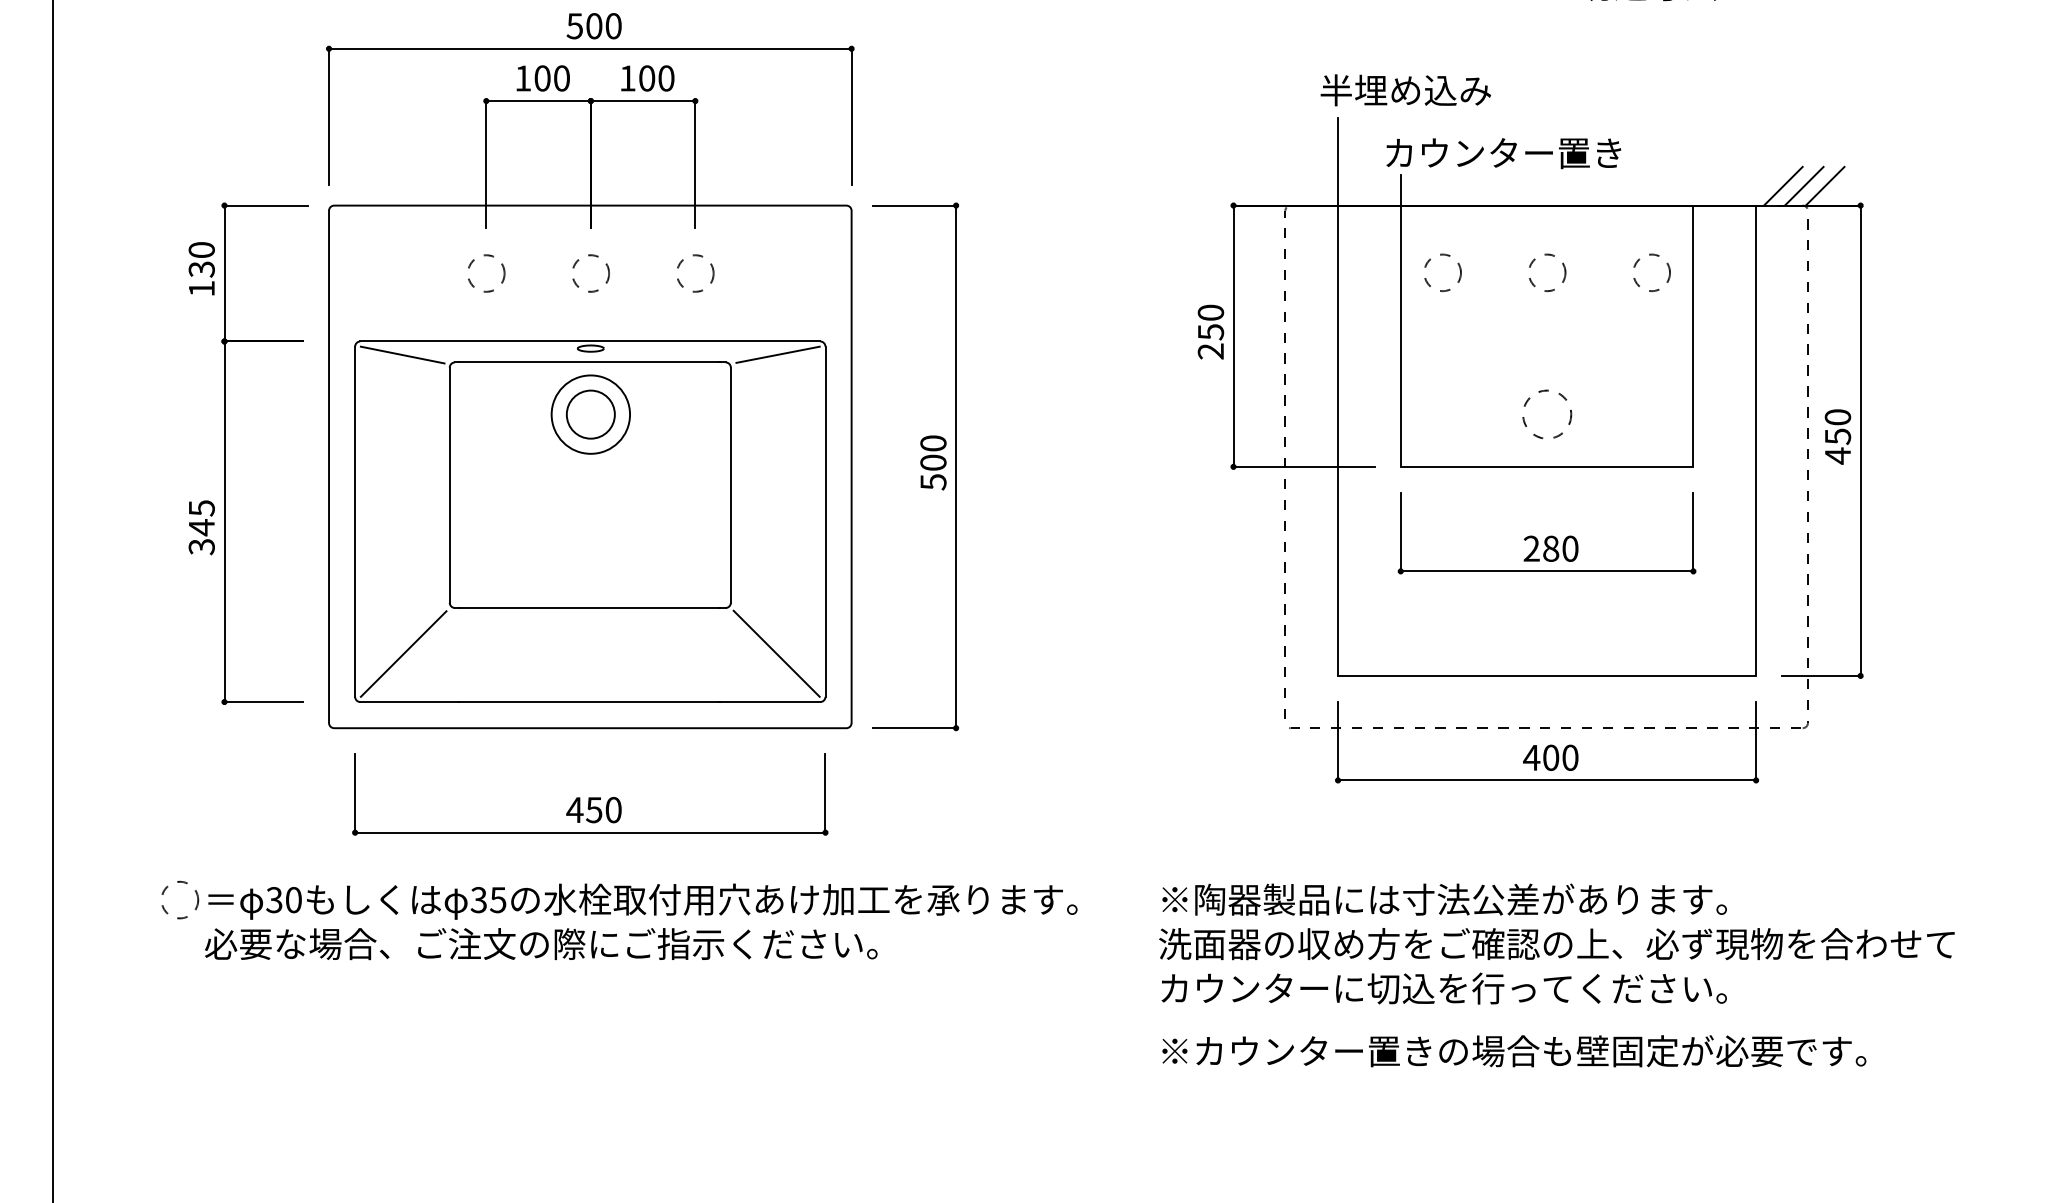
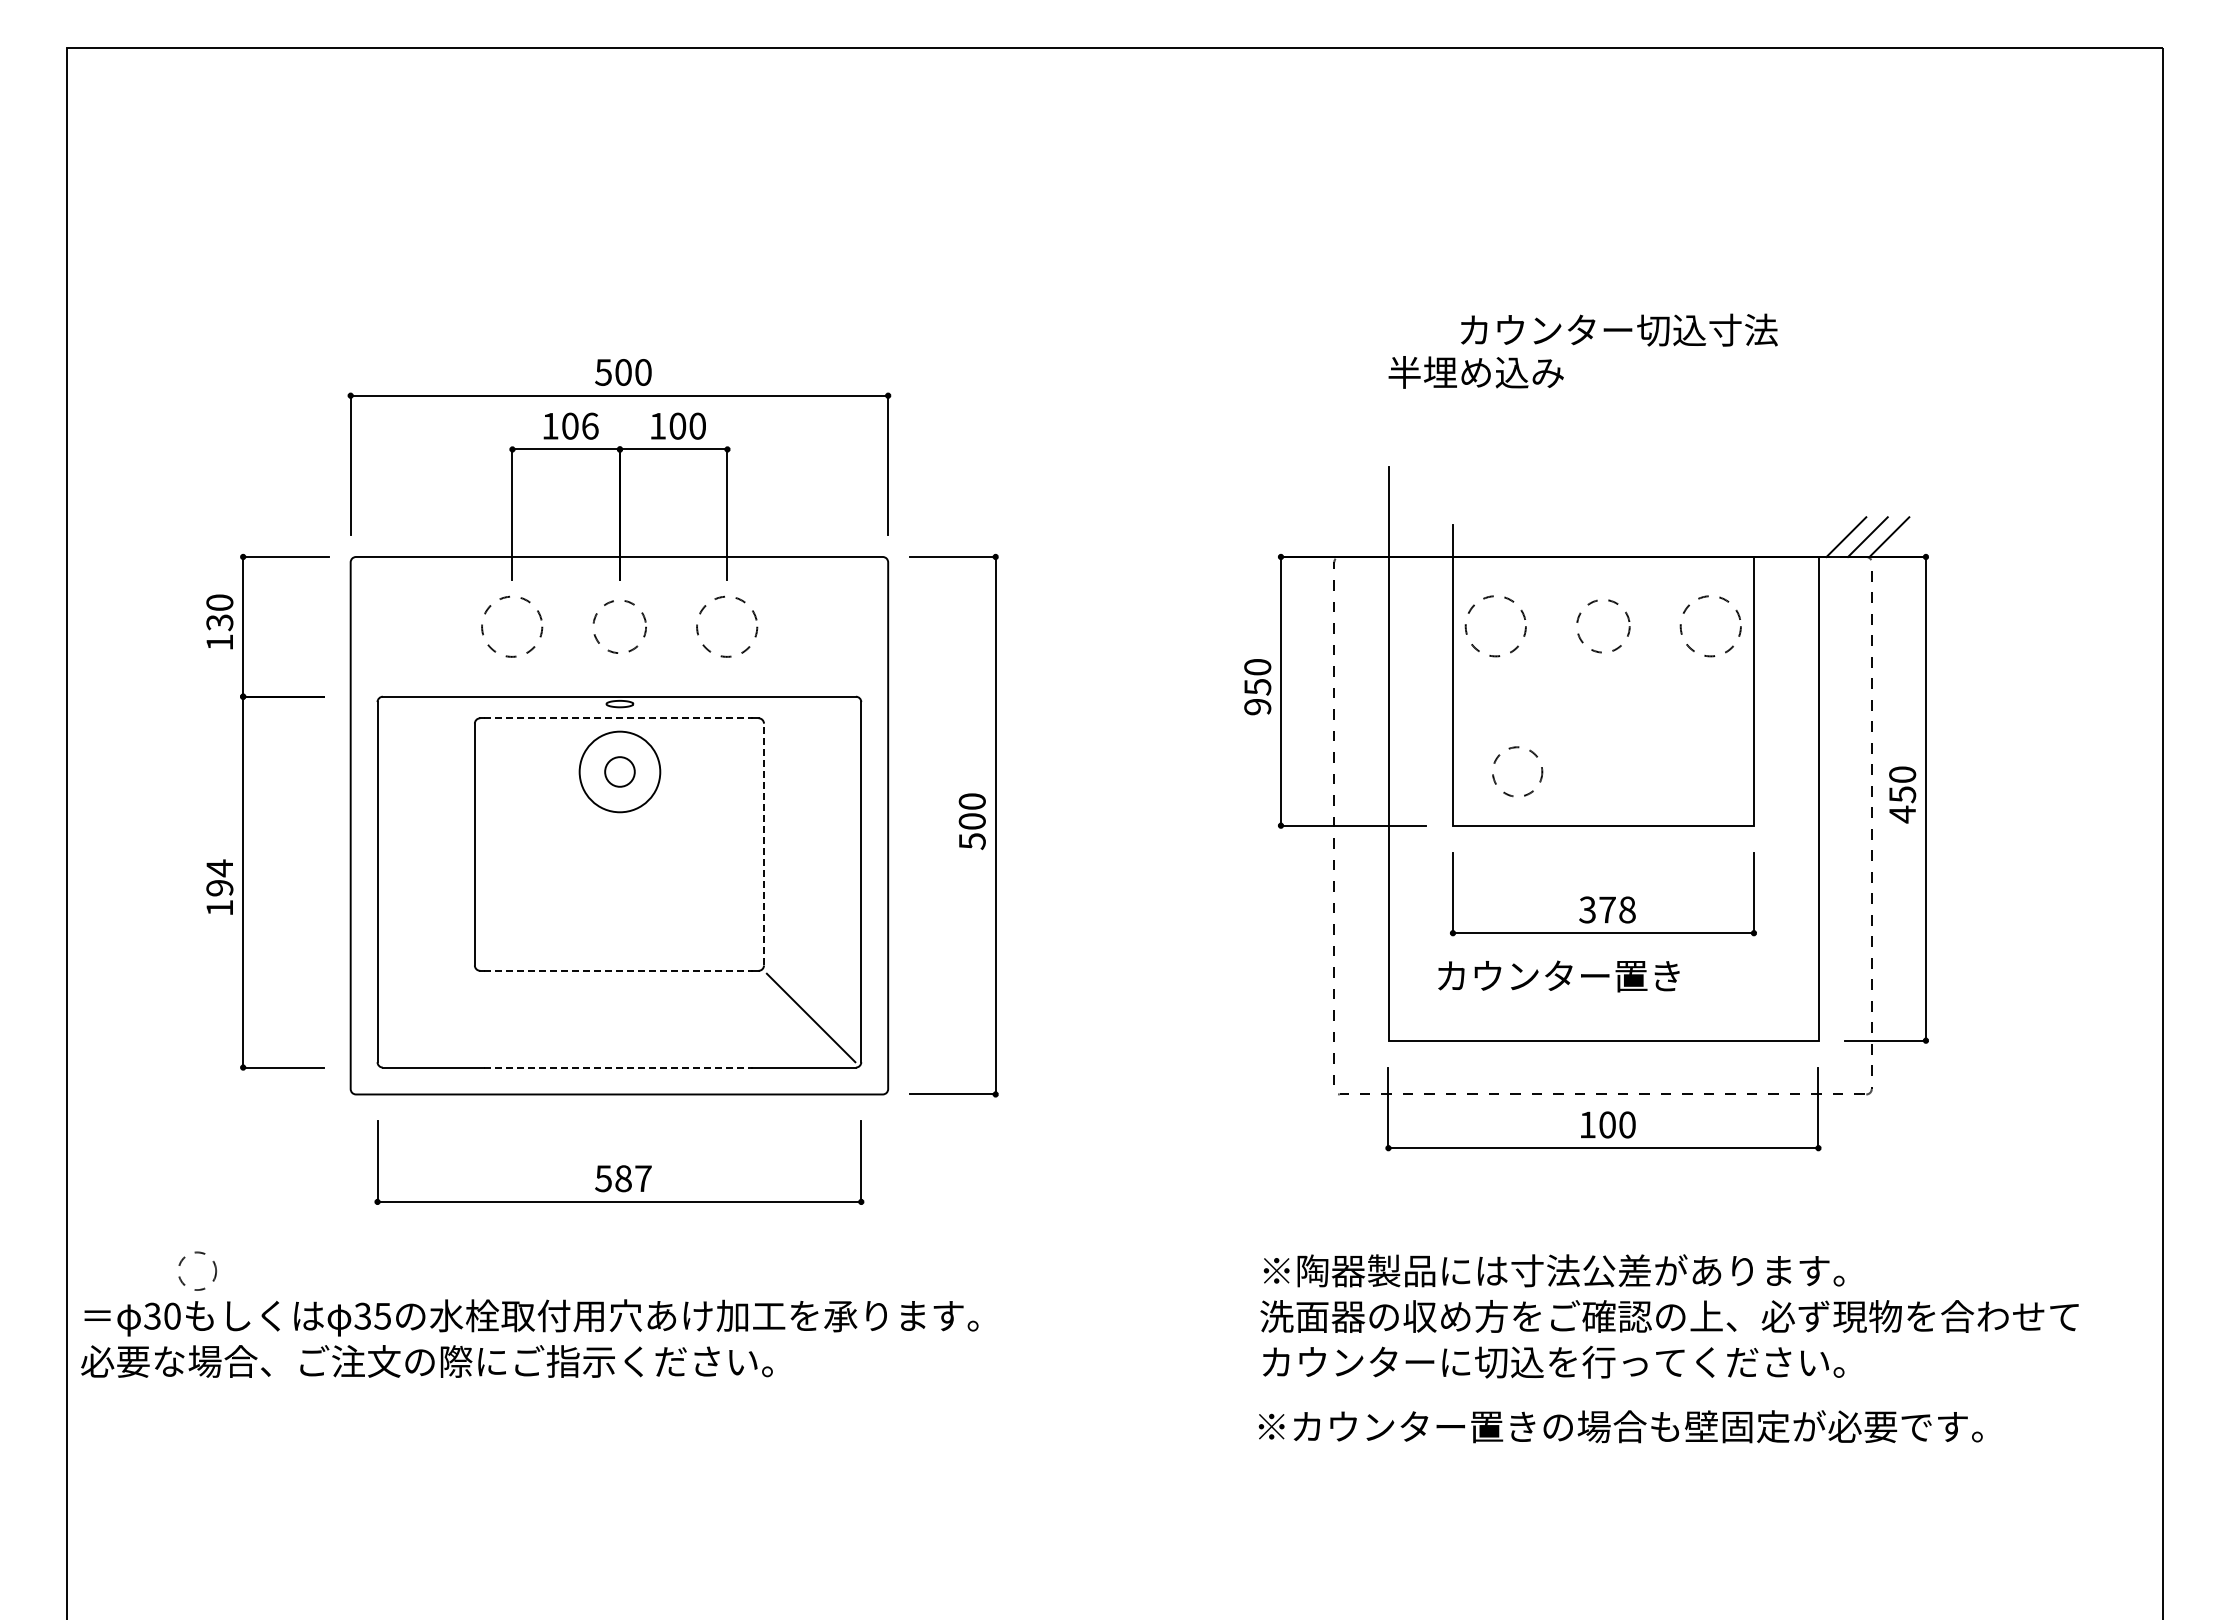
text: (562, 77) -> (590, 425), 100 -> 106
text: (1405, 90) -> (1475, 372), moved
text: (1503, 153) -> (1558, 976), moved
circle: (1443, 272) -> (1496, 625), size x1.6
circle: (1547, 272) -> (1603, 625), size x1.4
circle: (1652, 272) -> (1711, 625), size x1.6
circle: (486, 273) -> (512, 626), size x1.6
circle: (591, 273) -> (620, 626), size x1.4
circle: (695, 273) -> (727, 626), size x1.6
text: (1210, 350) -> (1257, 706), 250 -> 950
line: (402, 354) -> (426, 710), removed
line: (778, 354) -> (812, 710), removed
line: (589, 362) -> (618, 718), solid -> dashed
circle: (590, 414) -> (619, 771), size x0.6
circle: (1547, 414) -> (1517, 771), moved
line: (731, 485) -> (764, 844), solid -> dashed
text: (201, 526) -> (219, 887), 345 -> 194
text: (1551, 548) -> (1607, 909), 280 -> 378
line: (589, 607) -> (618, 970), solid -> dashed
line: (403, 654) -> (427, 1018), removed
line: (589, 701) -> (618, 1067), solid -> dashed
text: (1531, 757) -> (1587, 1124), 400 -> 100
text: (593, 809) -> (622, 1178), 450 -> 587
text: (640, 921) -> (529, 1338), moved
text: (1556, 944) -> (1669, 1316), moved
text: (1514, 1051) -> (1620, 1426), moved

